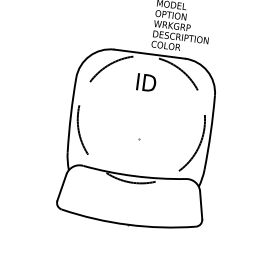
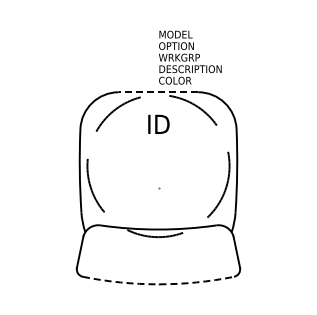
line: (149, 54) -> (158, 92), solid -> dashed
arc: (127, 224) -> (158, 284), solid -> dashed

